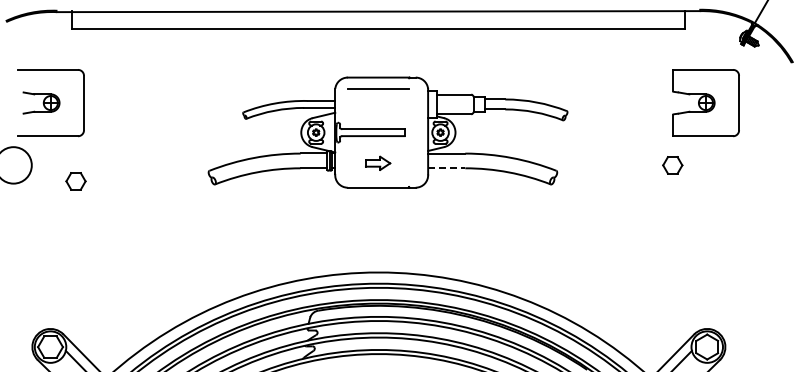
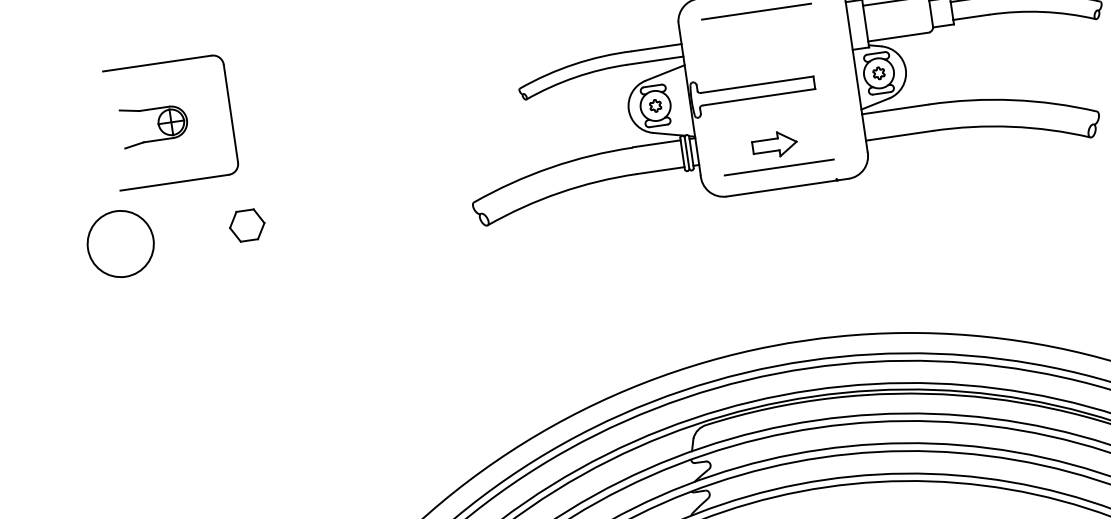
line: (446, 168) -> (899, 136), dashed -> solid
line: (378, 176) -> (778, 168), added
part: (75, 181) -> (246, 225), moved

